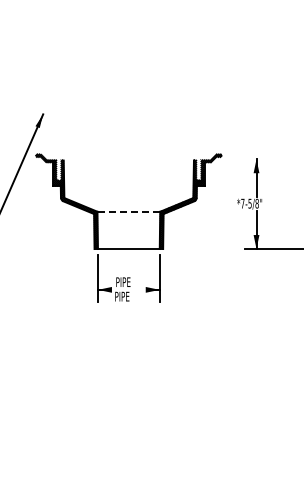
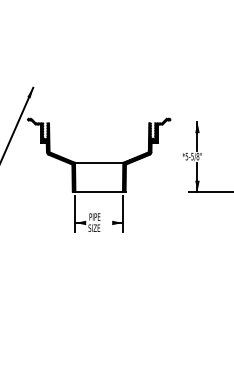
text: (242, 203) -> (186, 156), *7-5/8" -> *5-5/8"
line: (128, 211) -> (98, 162), dashed -> solid
text: (122, 296) -> (94, 228), PIPE -> SIZE

